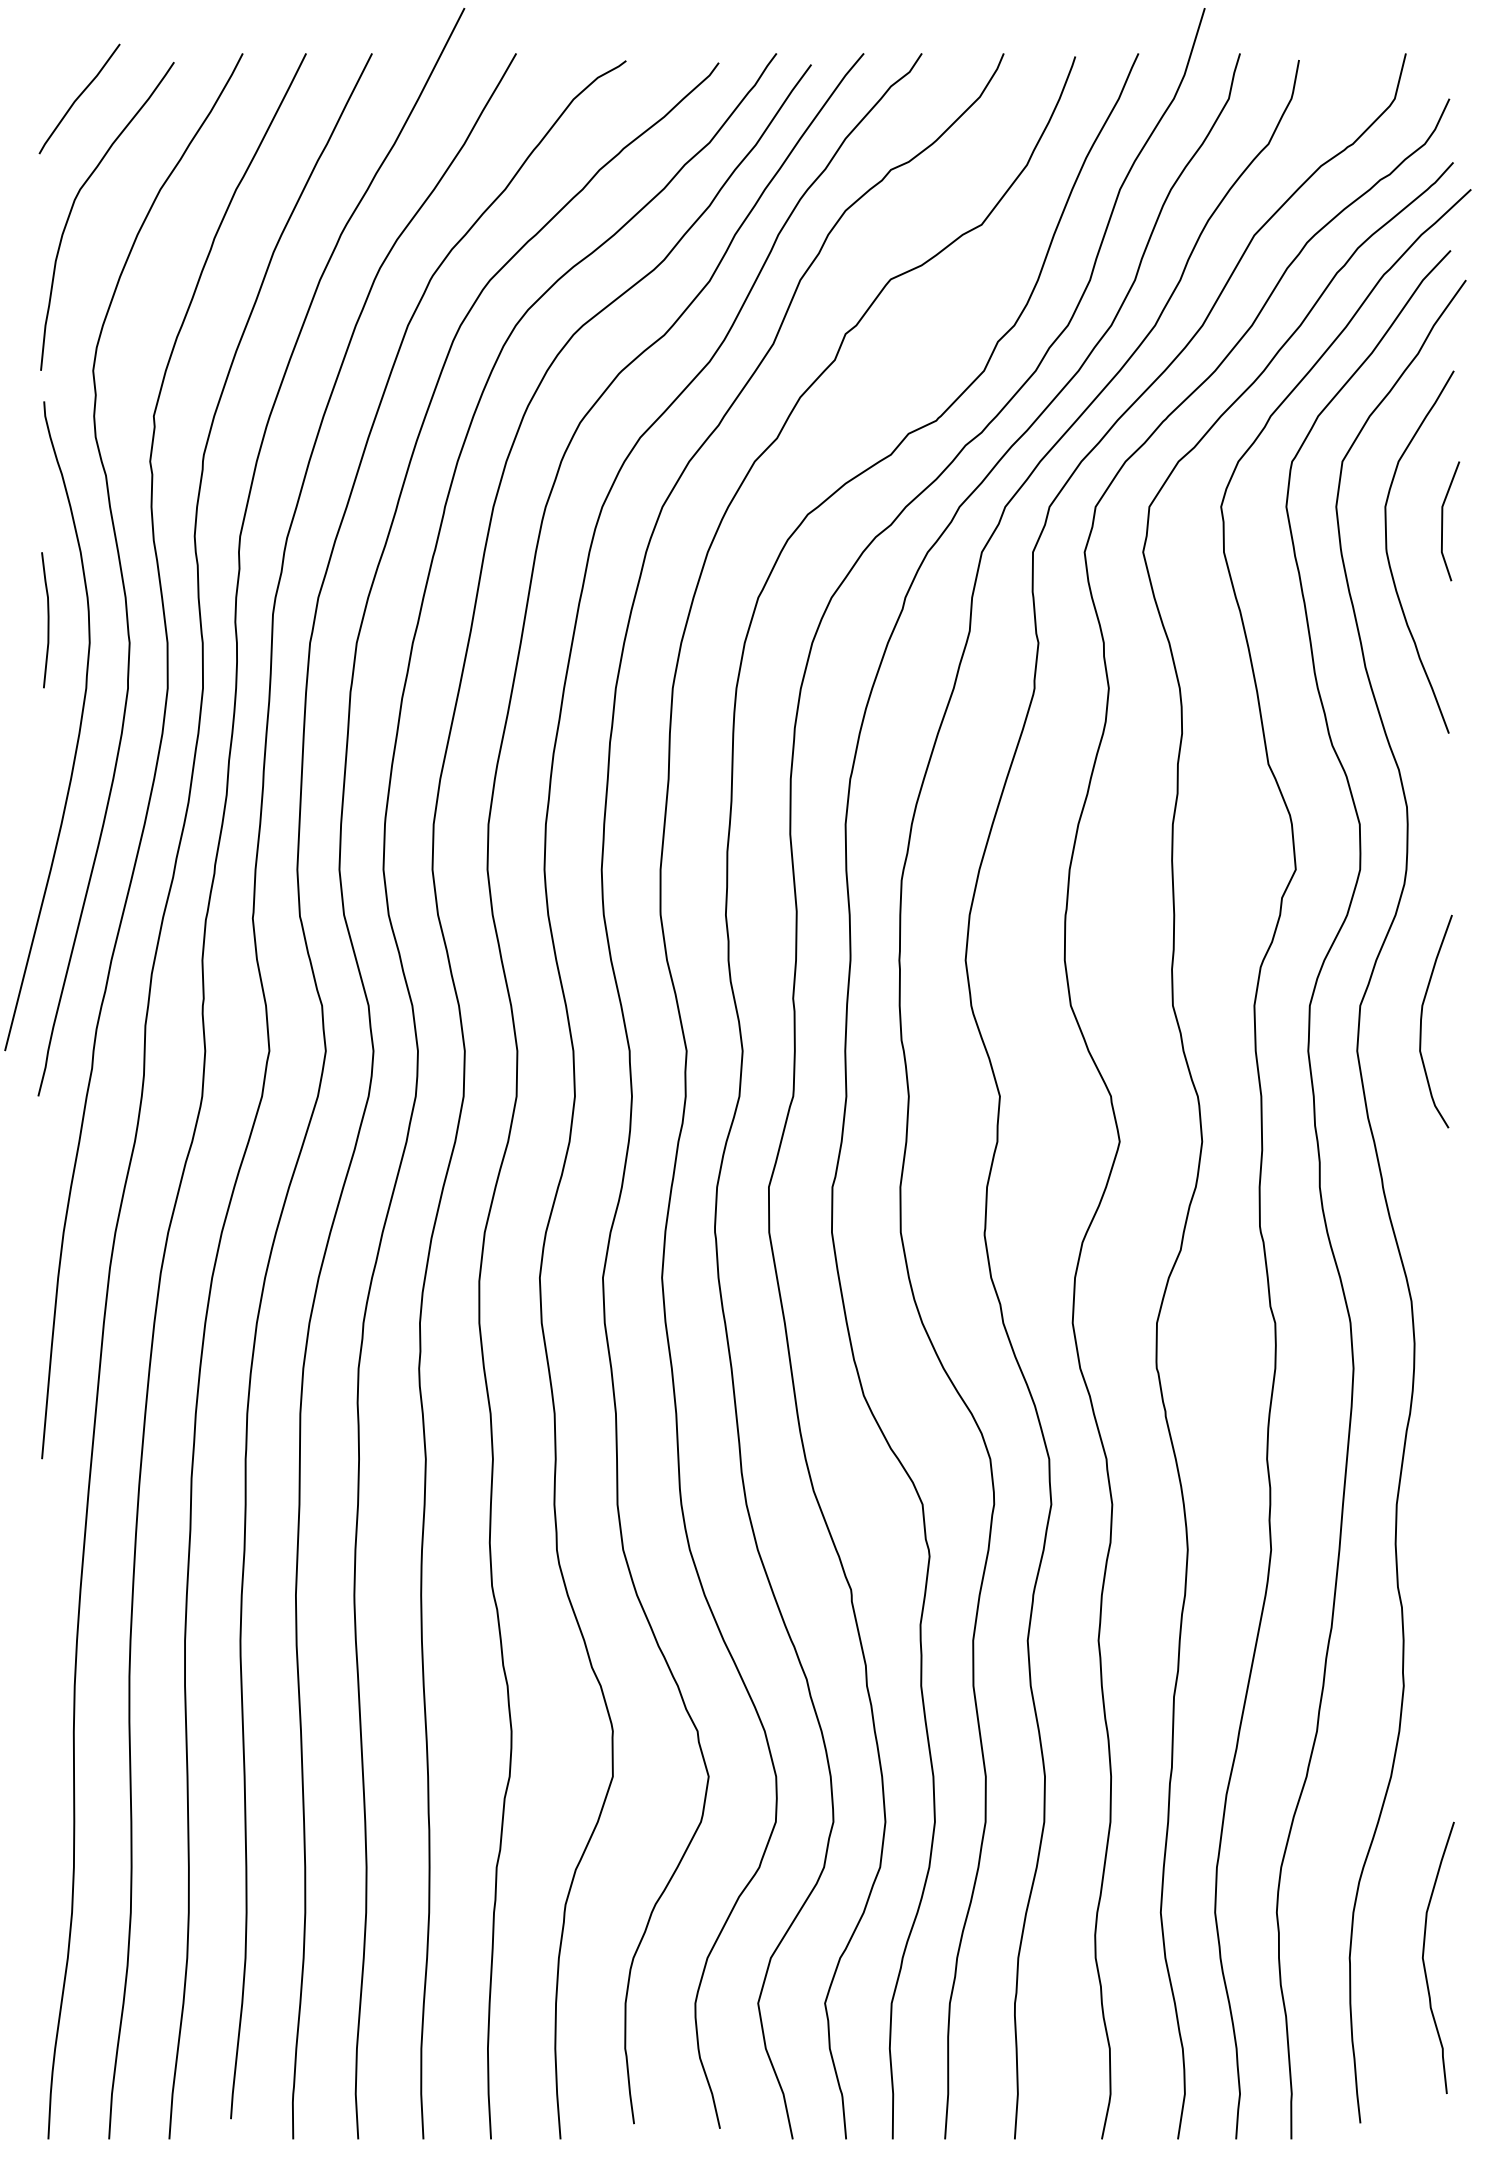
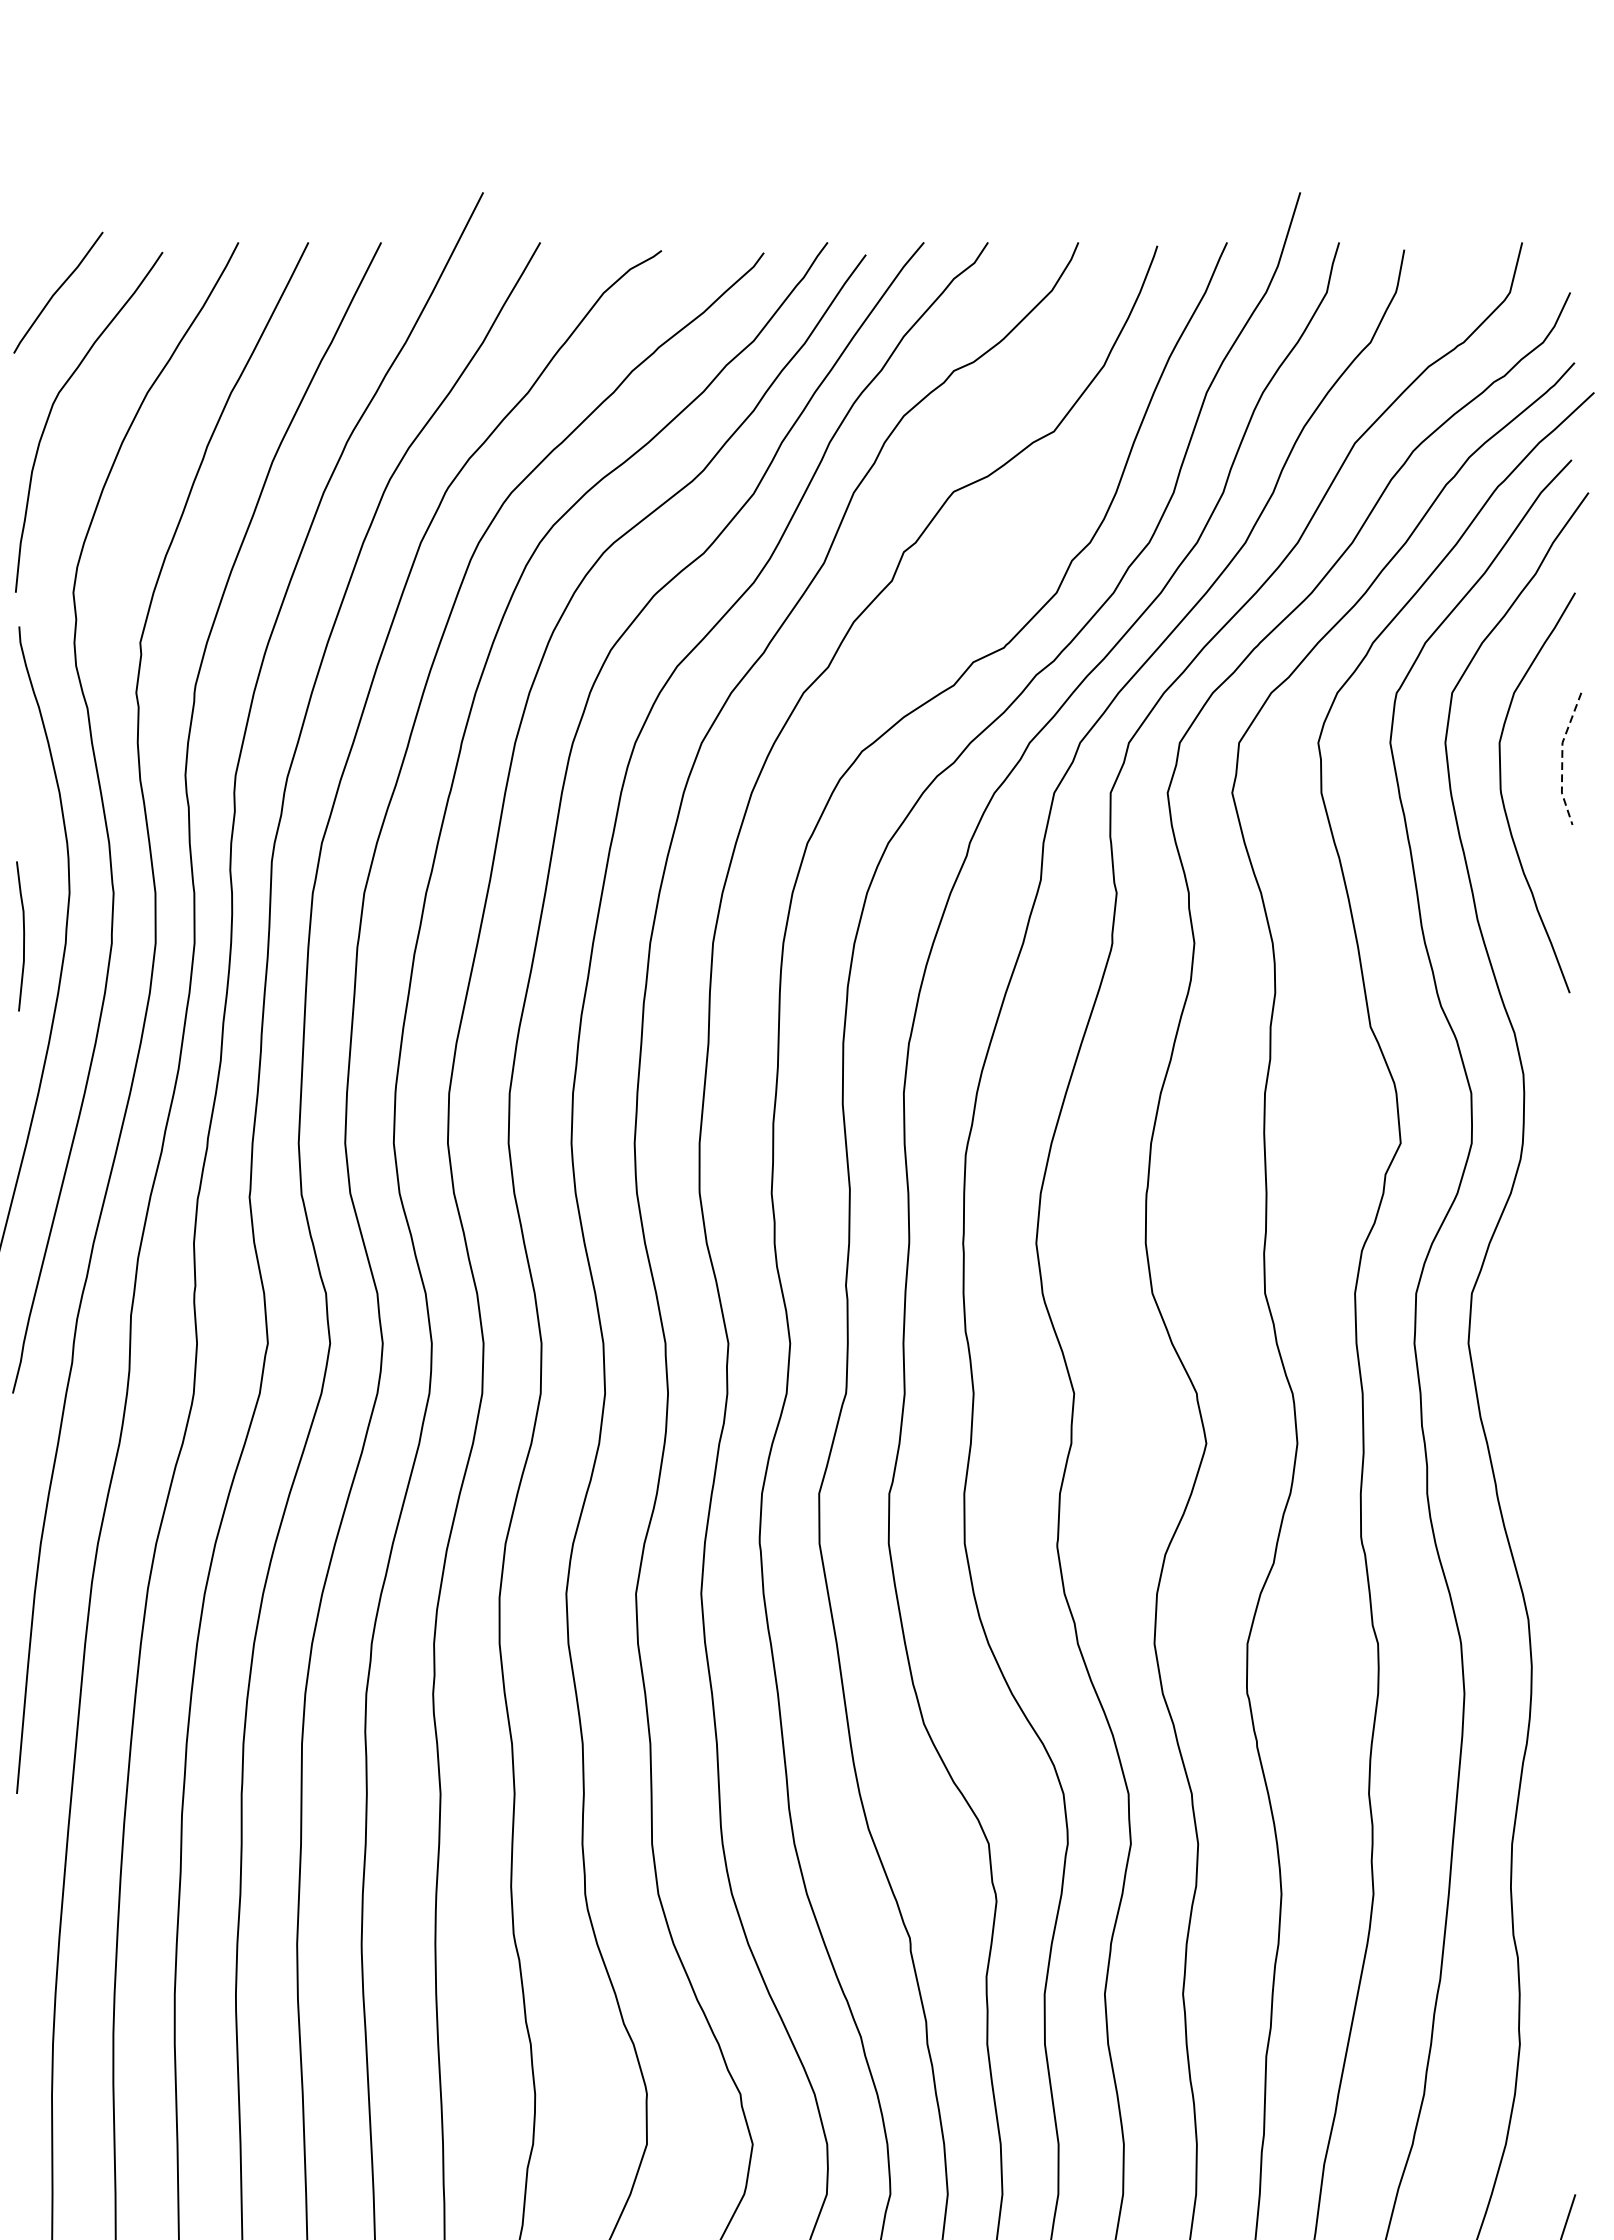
line: (1442, 520) -> (1562, 757), solid -> dashed
curve: (47, 620) -> (22, 936), moved
curve: (1422, 1018) -> (1540, 1307), removed

